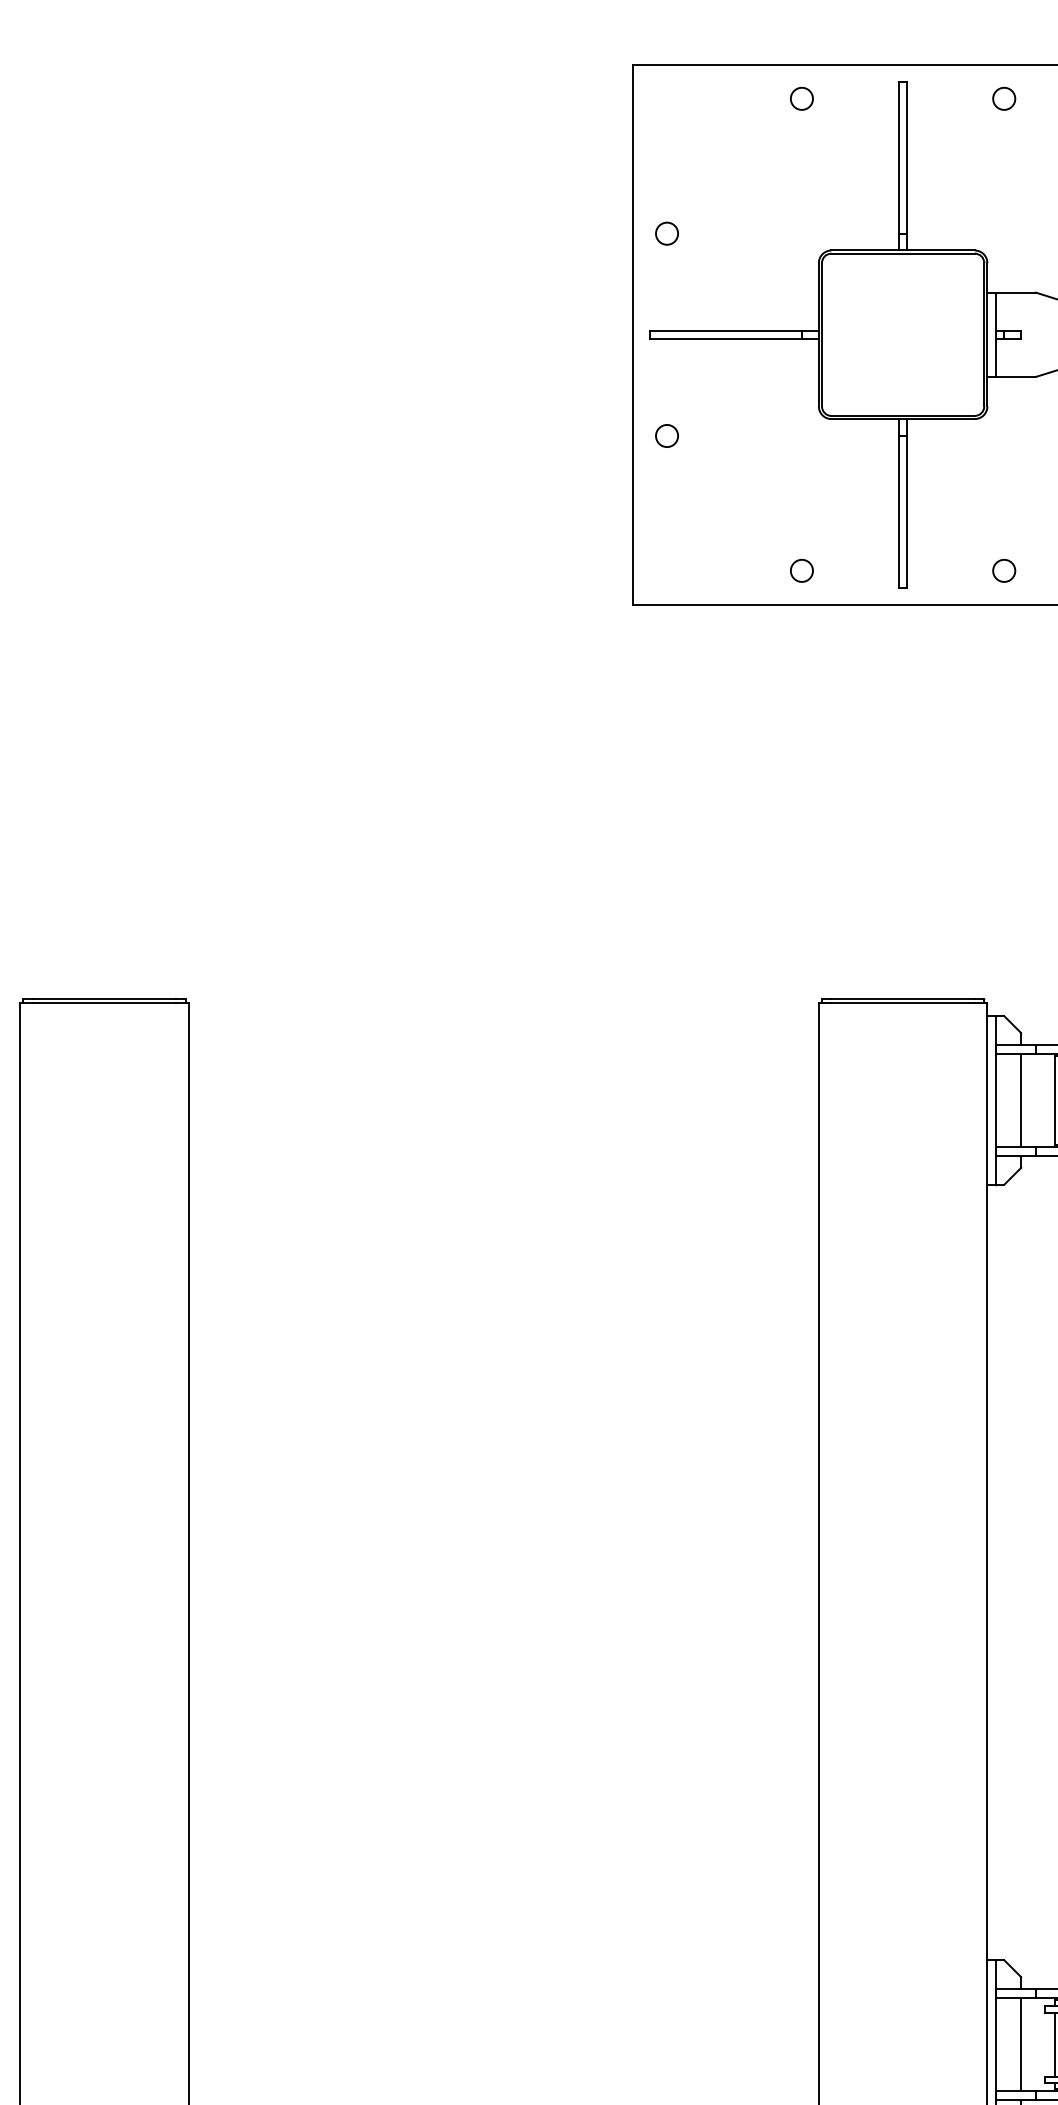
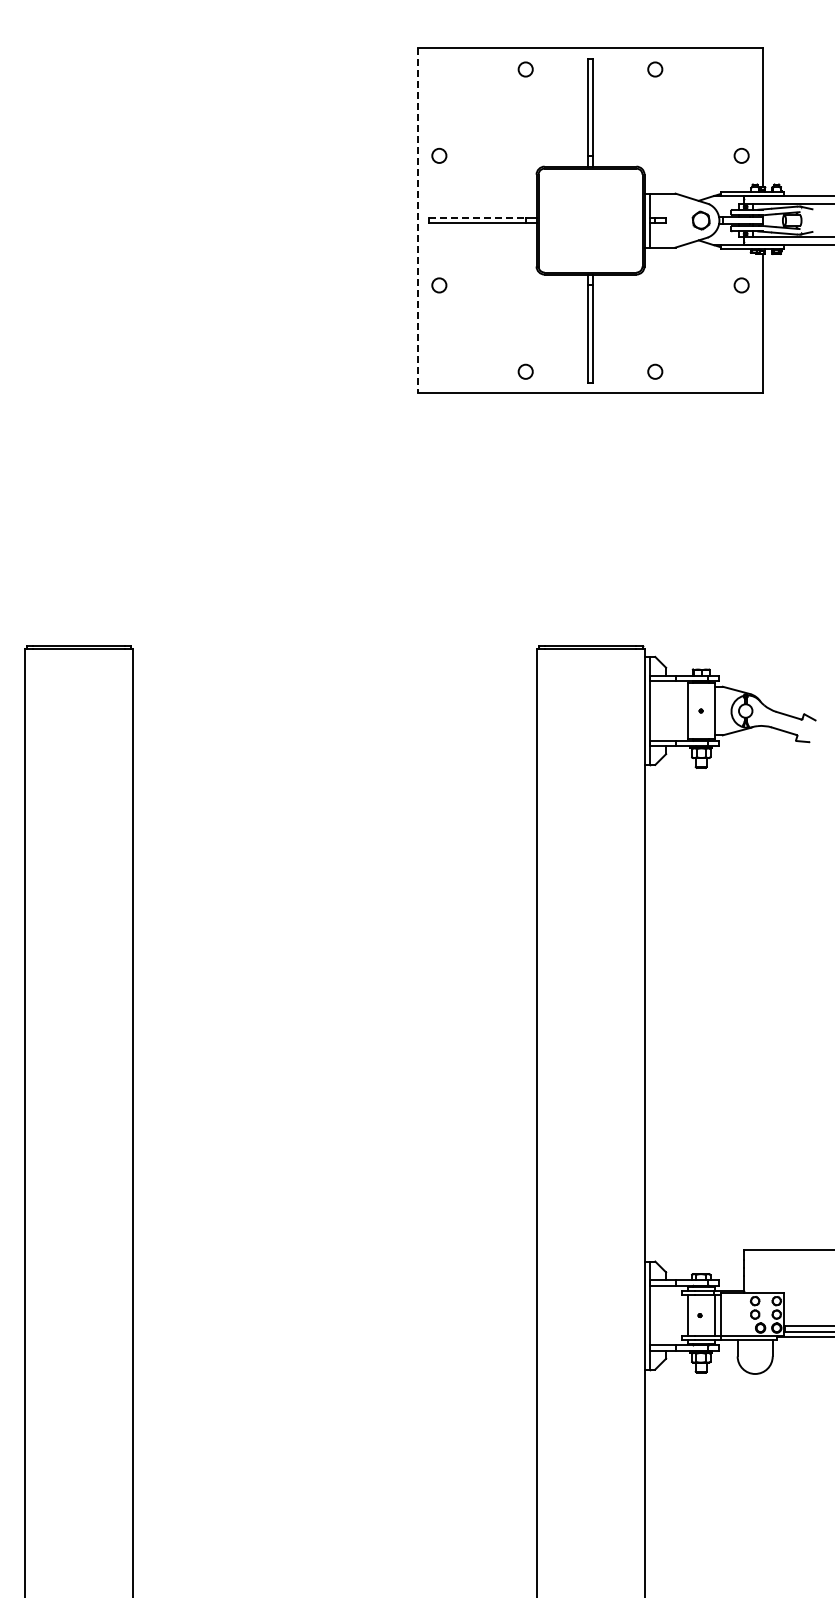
line: (726, 329) -> (477, 217), solid -> dashed
line: (632, 334) -> (417, 220), solid -> dashed
line: (1021, 1099) -> (666, 710), removed
line: (1021, 2044) -> (666, 1315), removed

